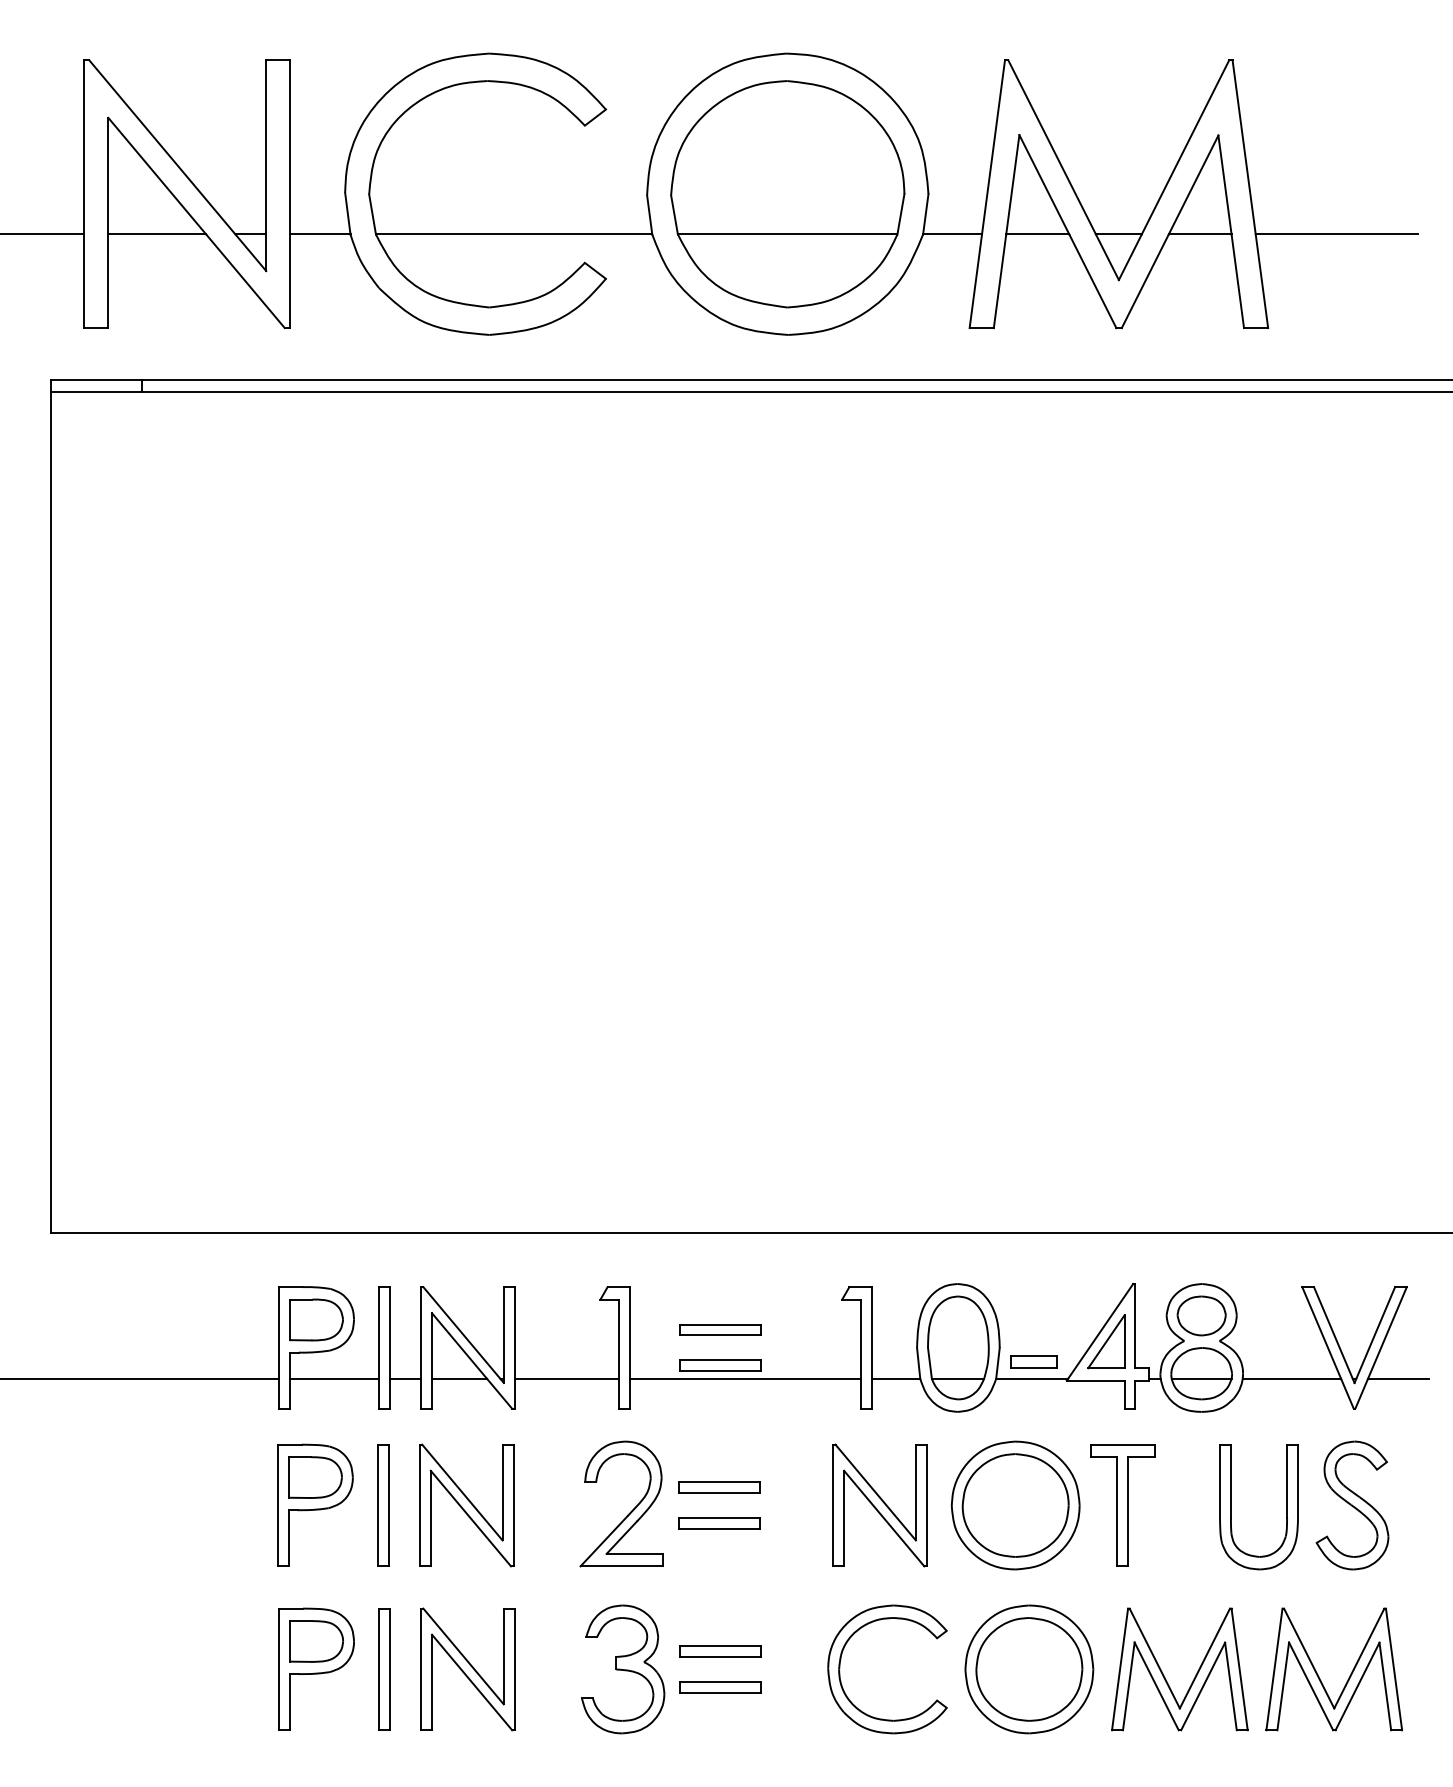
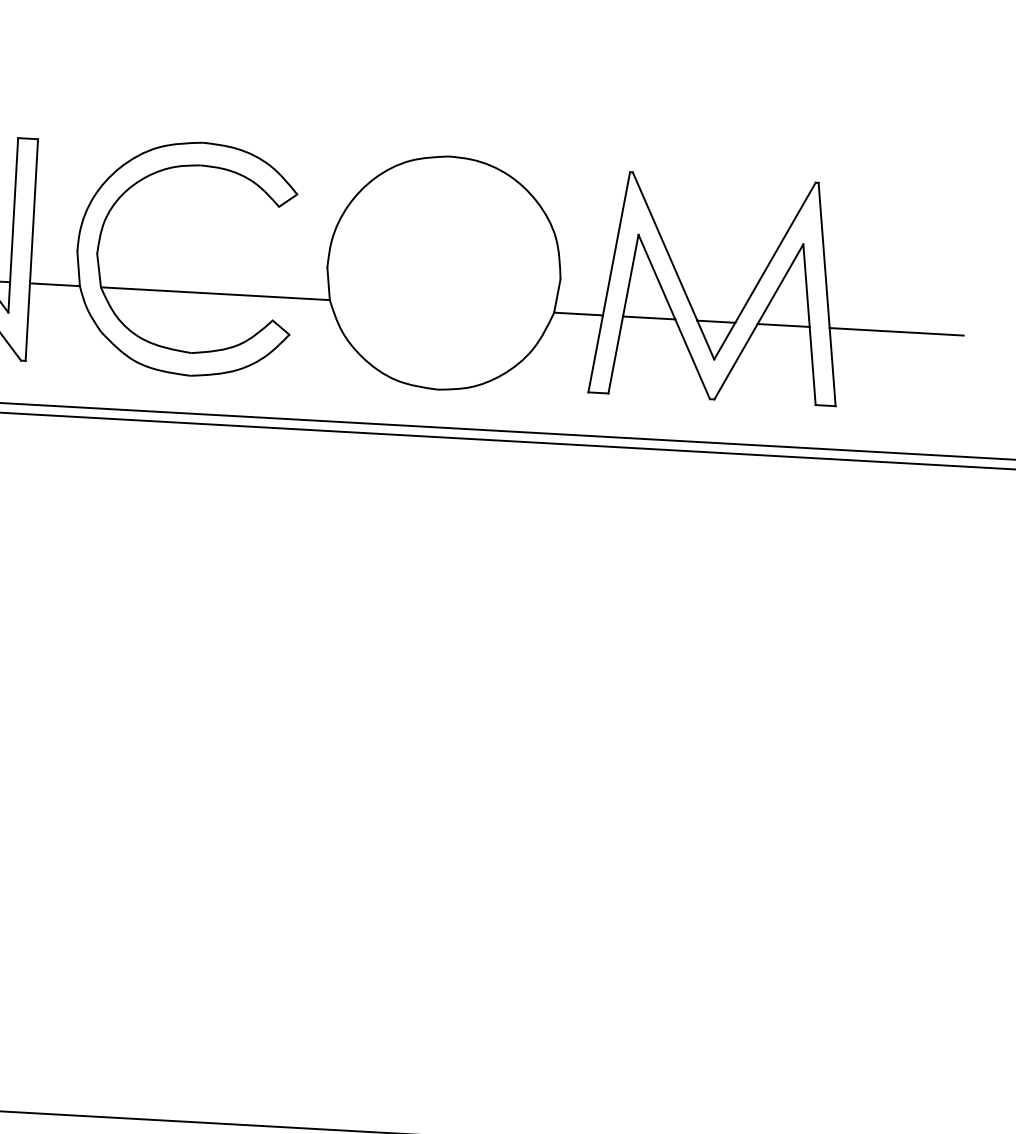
part: (787, 194) -> (443, 273), removed

